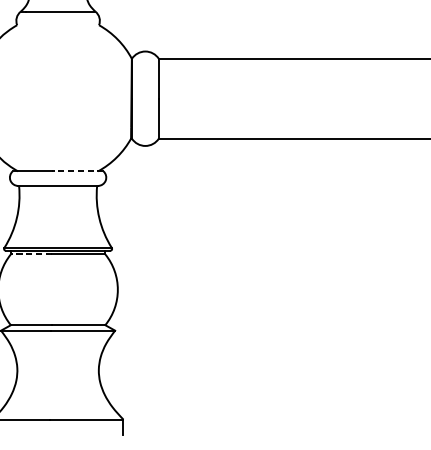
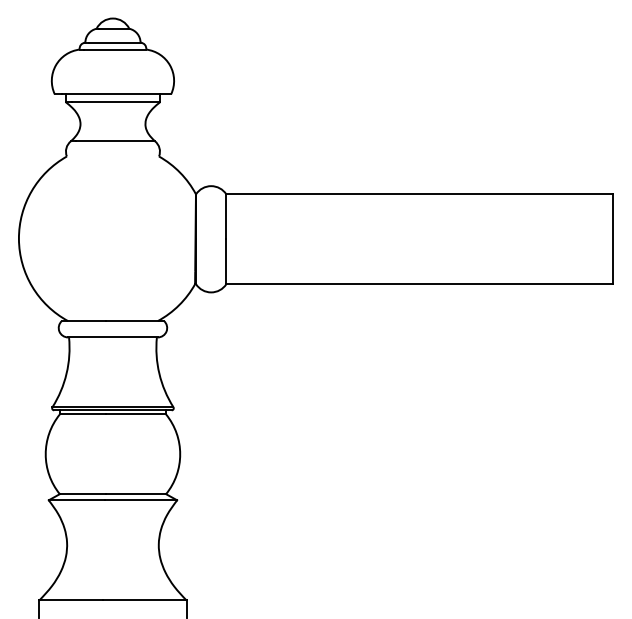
line: (78, 171) -> (135, 321), dashed -> solid
line: (31, 254) -> (82, 414), dashed -> solid

